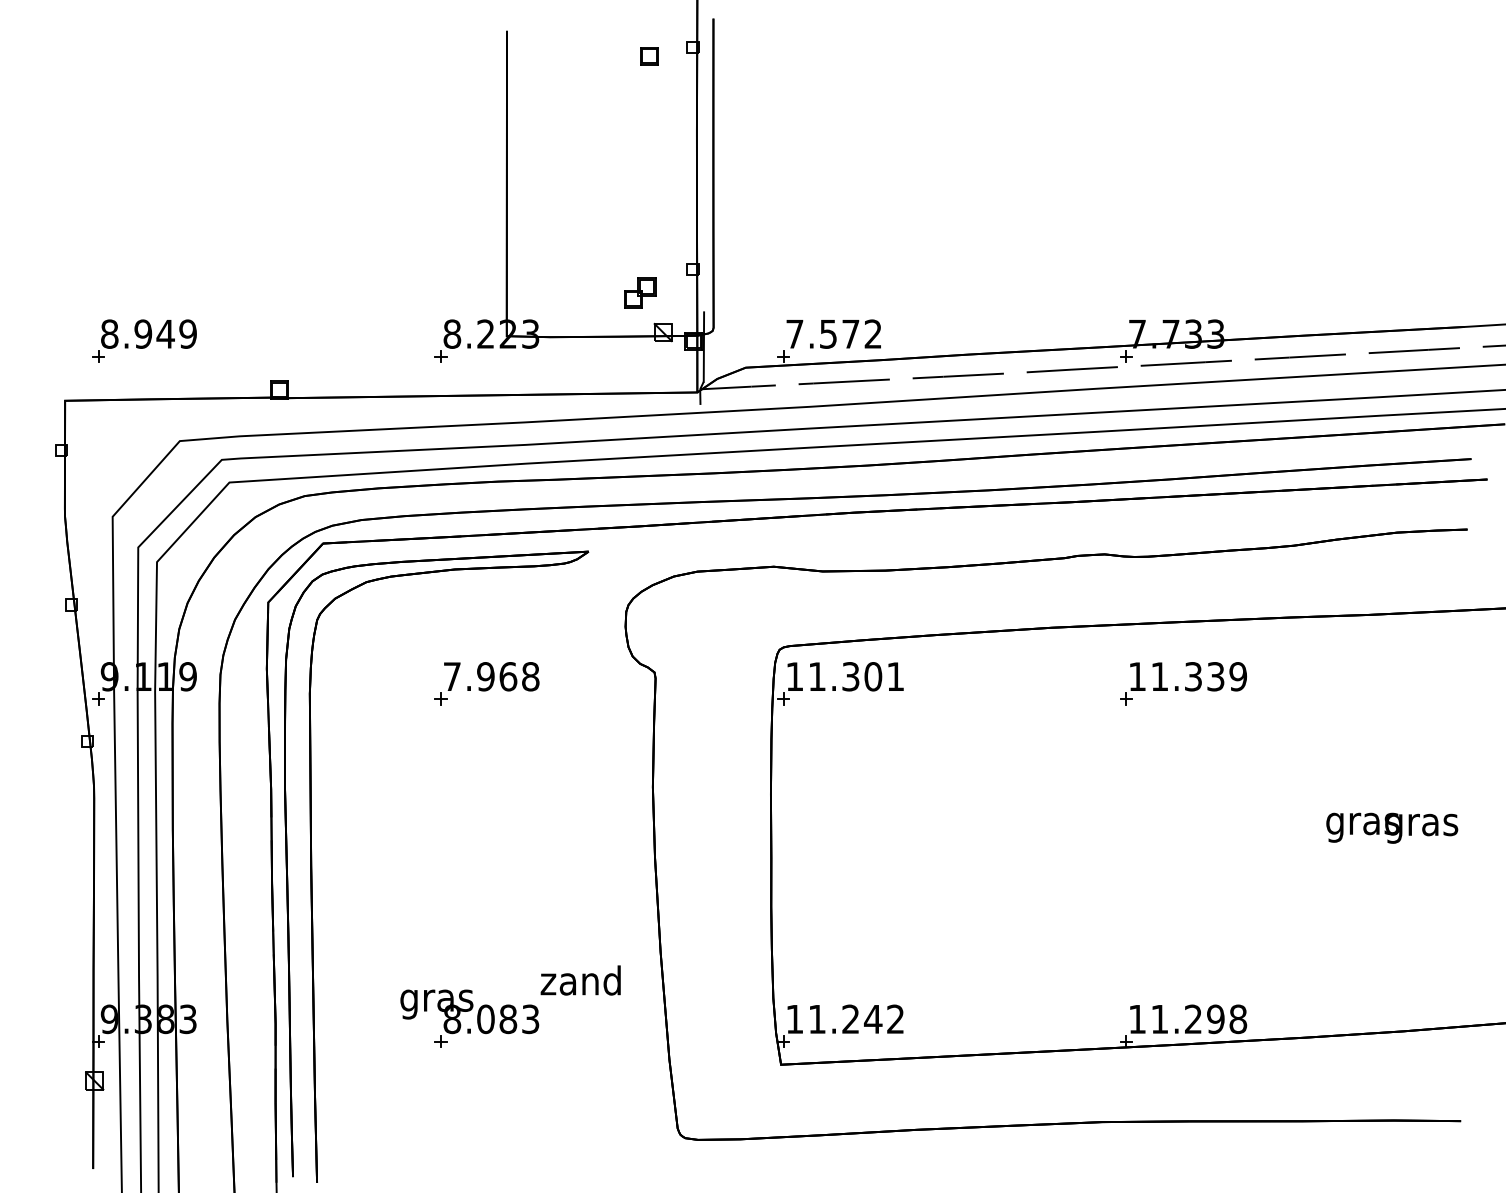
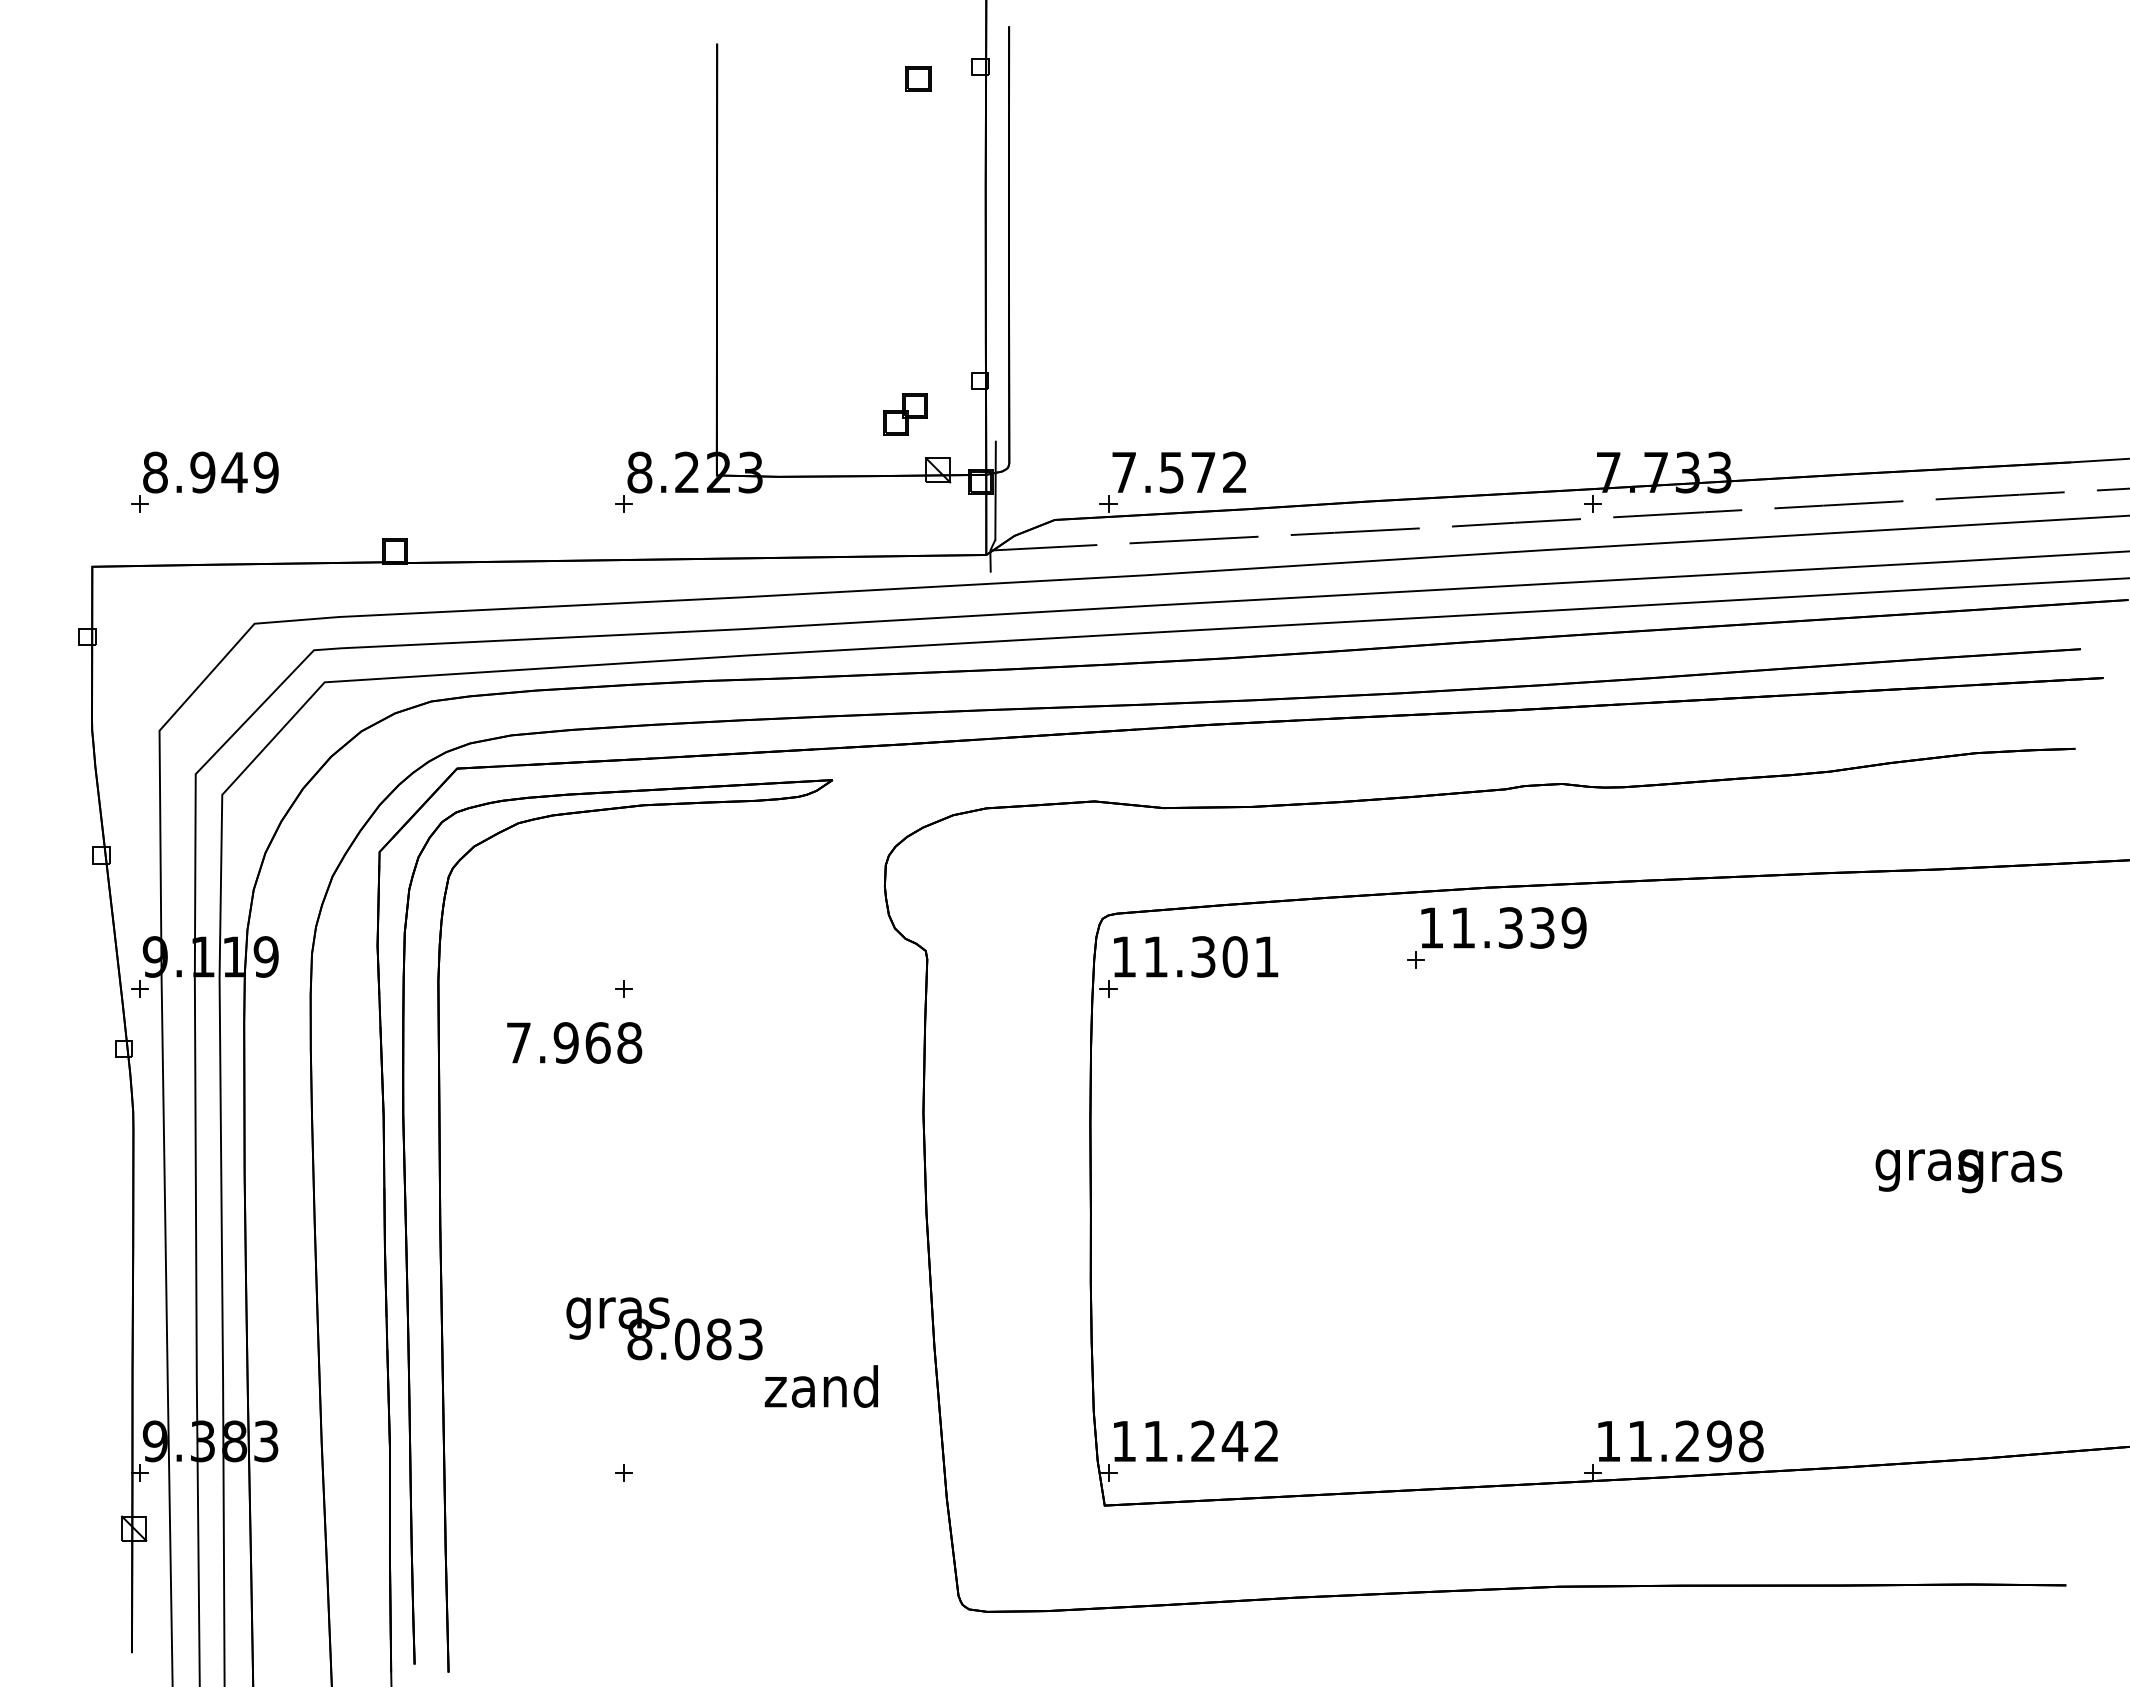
text: (491, 676) -> (574, 1042), moved
part: (1183, 683) -> (1496, 937), moved
text: (469, 1011) -> (664, 1328), moved

